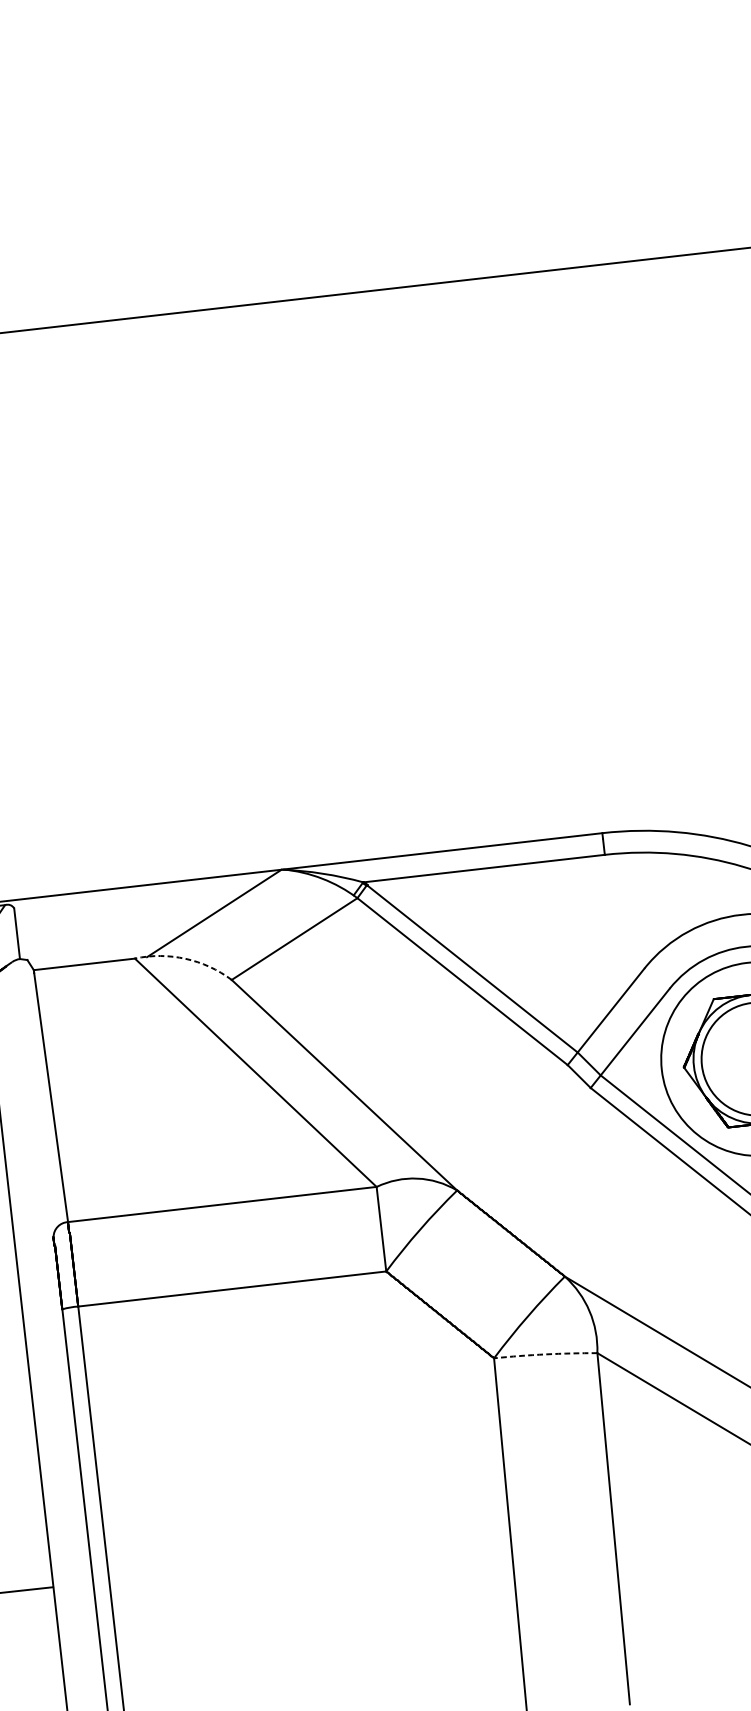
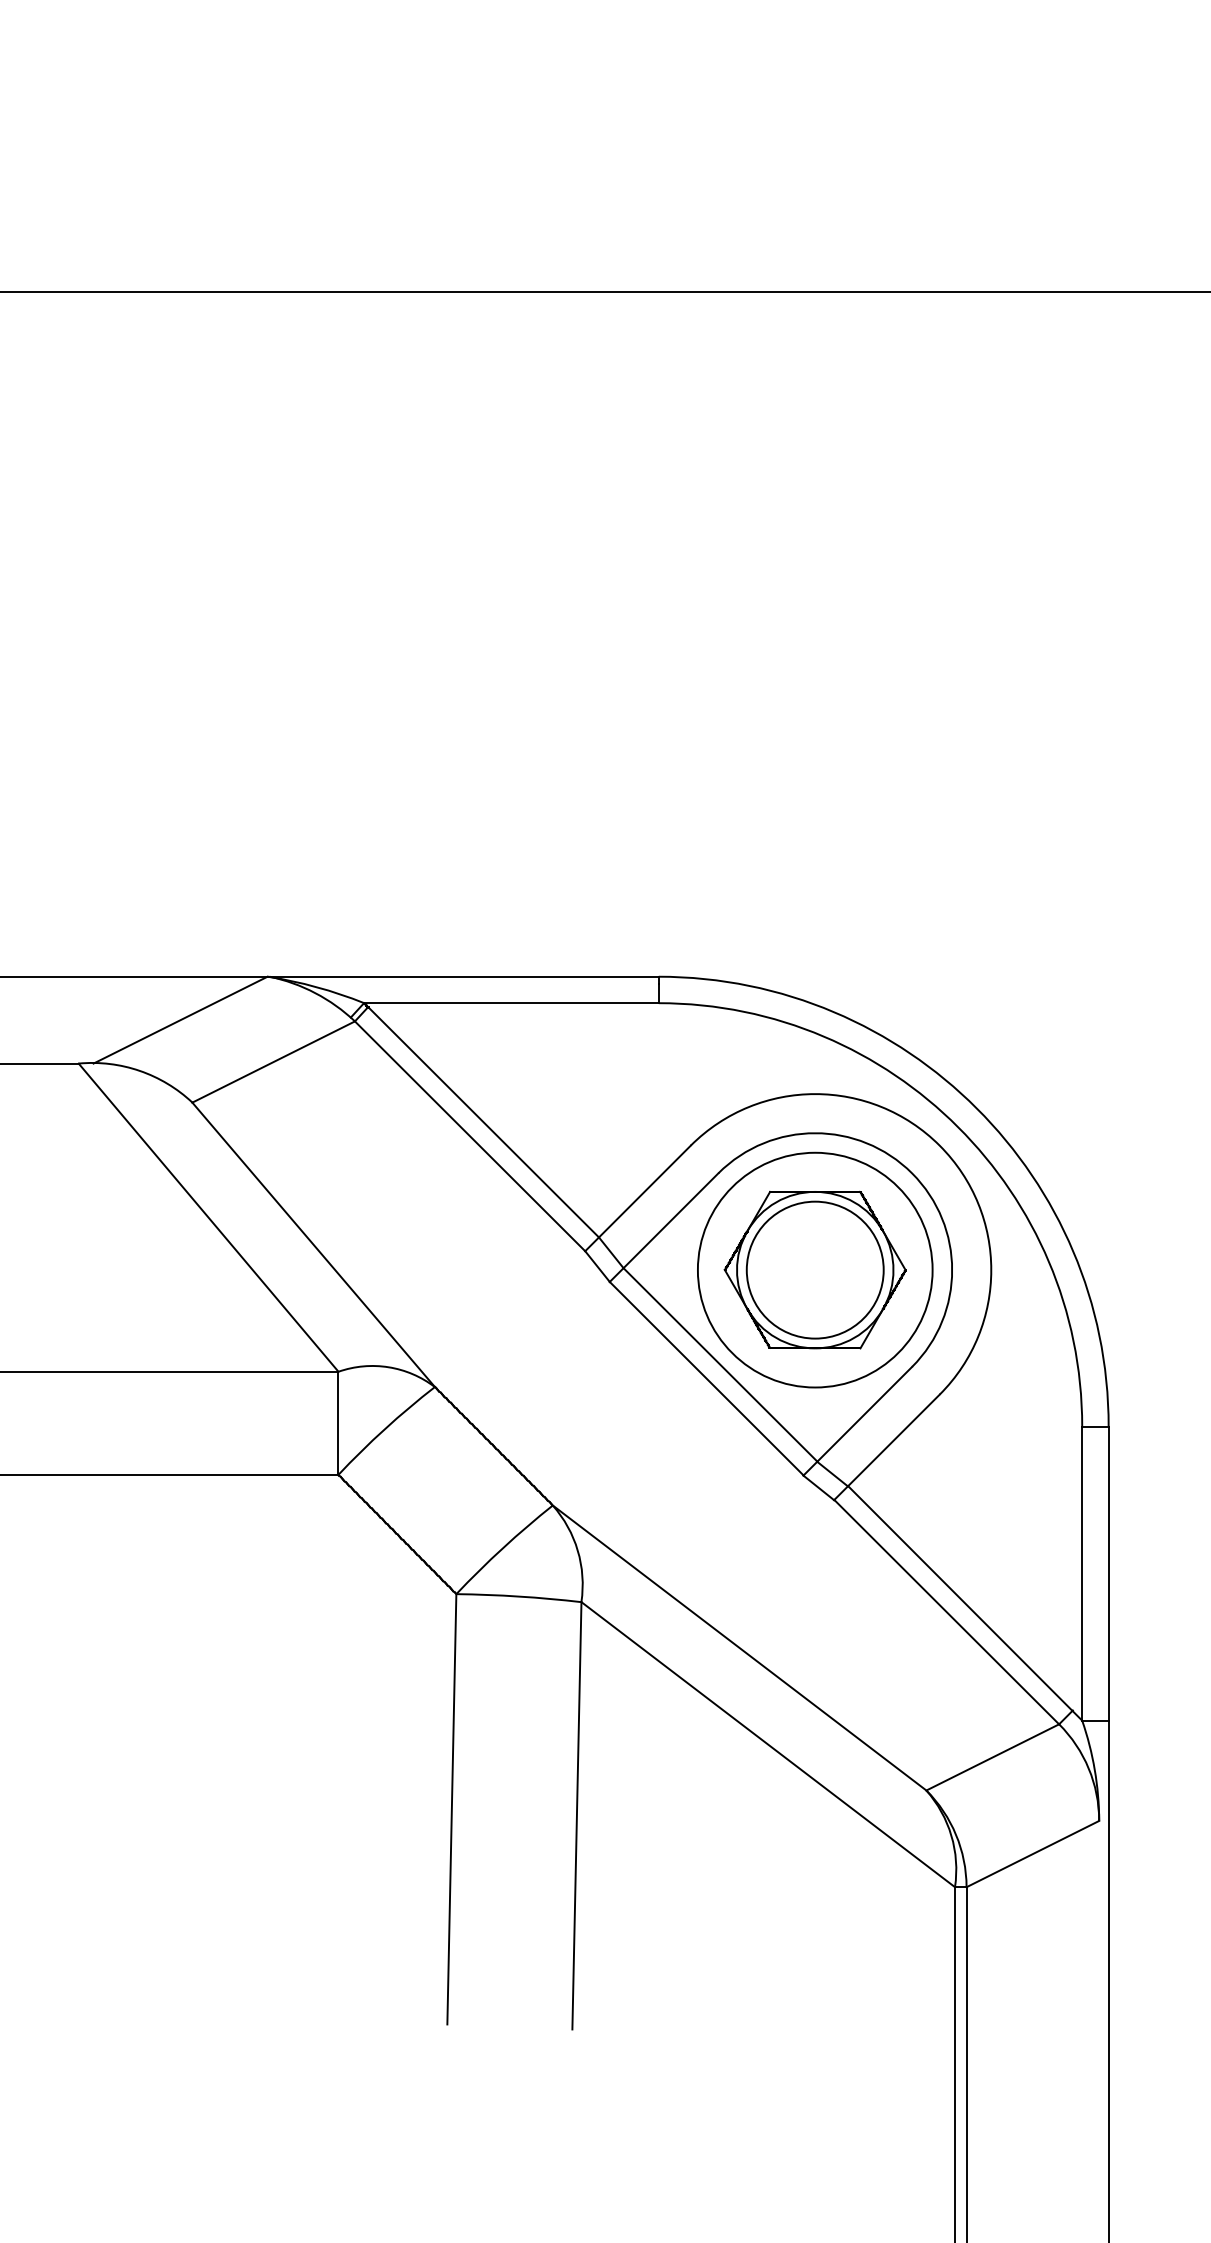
arc: (185, 958) -> (139, 1070), dashed -> solid
arc: (546, 1354) -> (519, 1596), dashed -> solid

